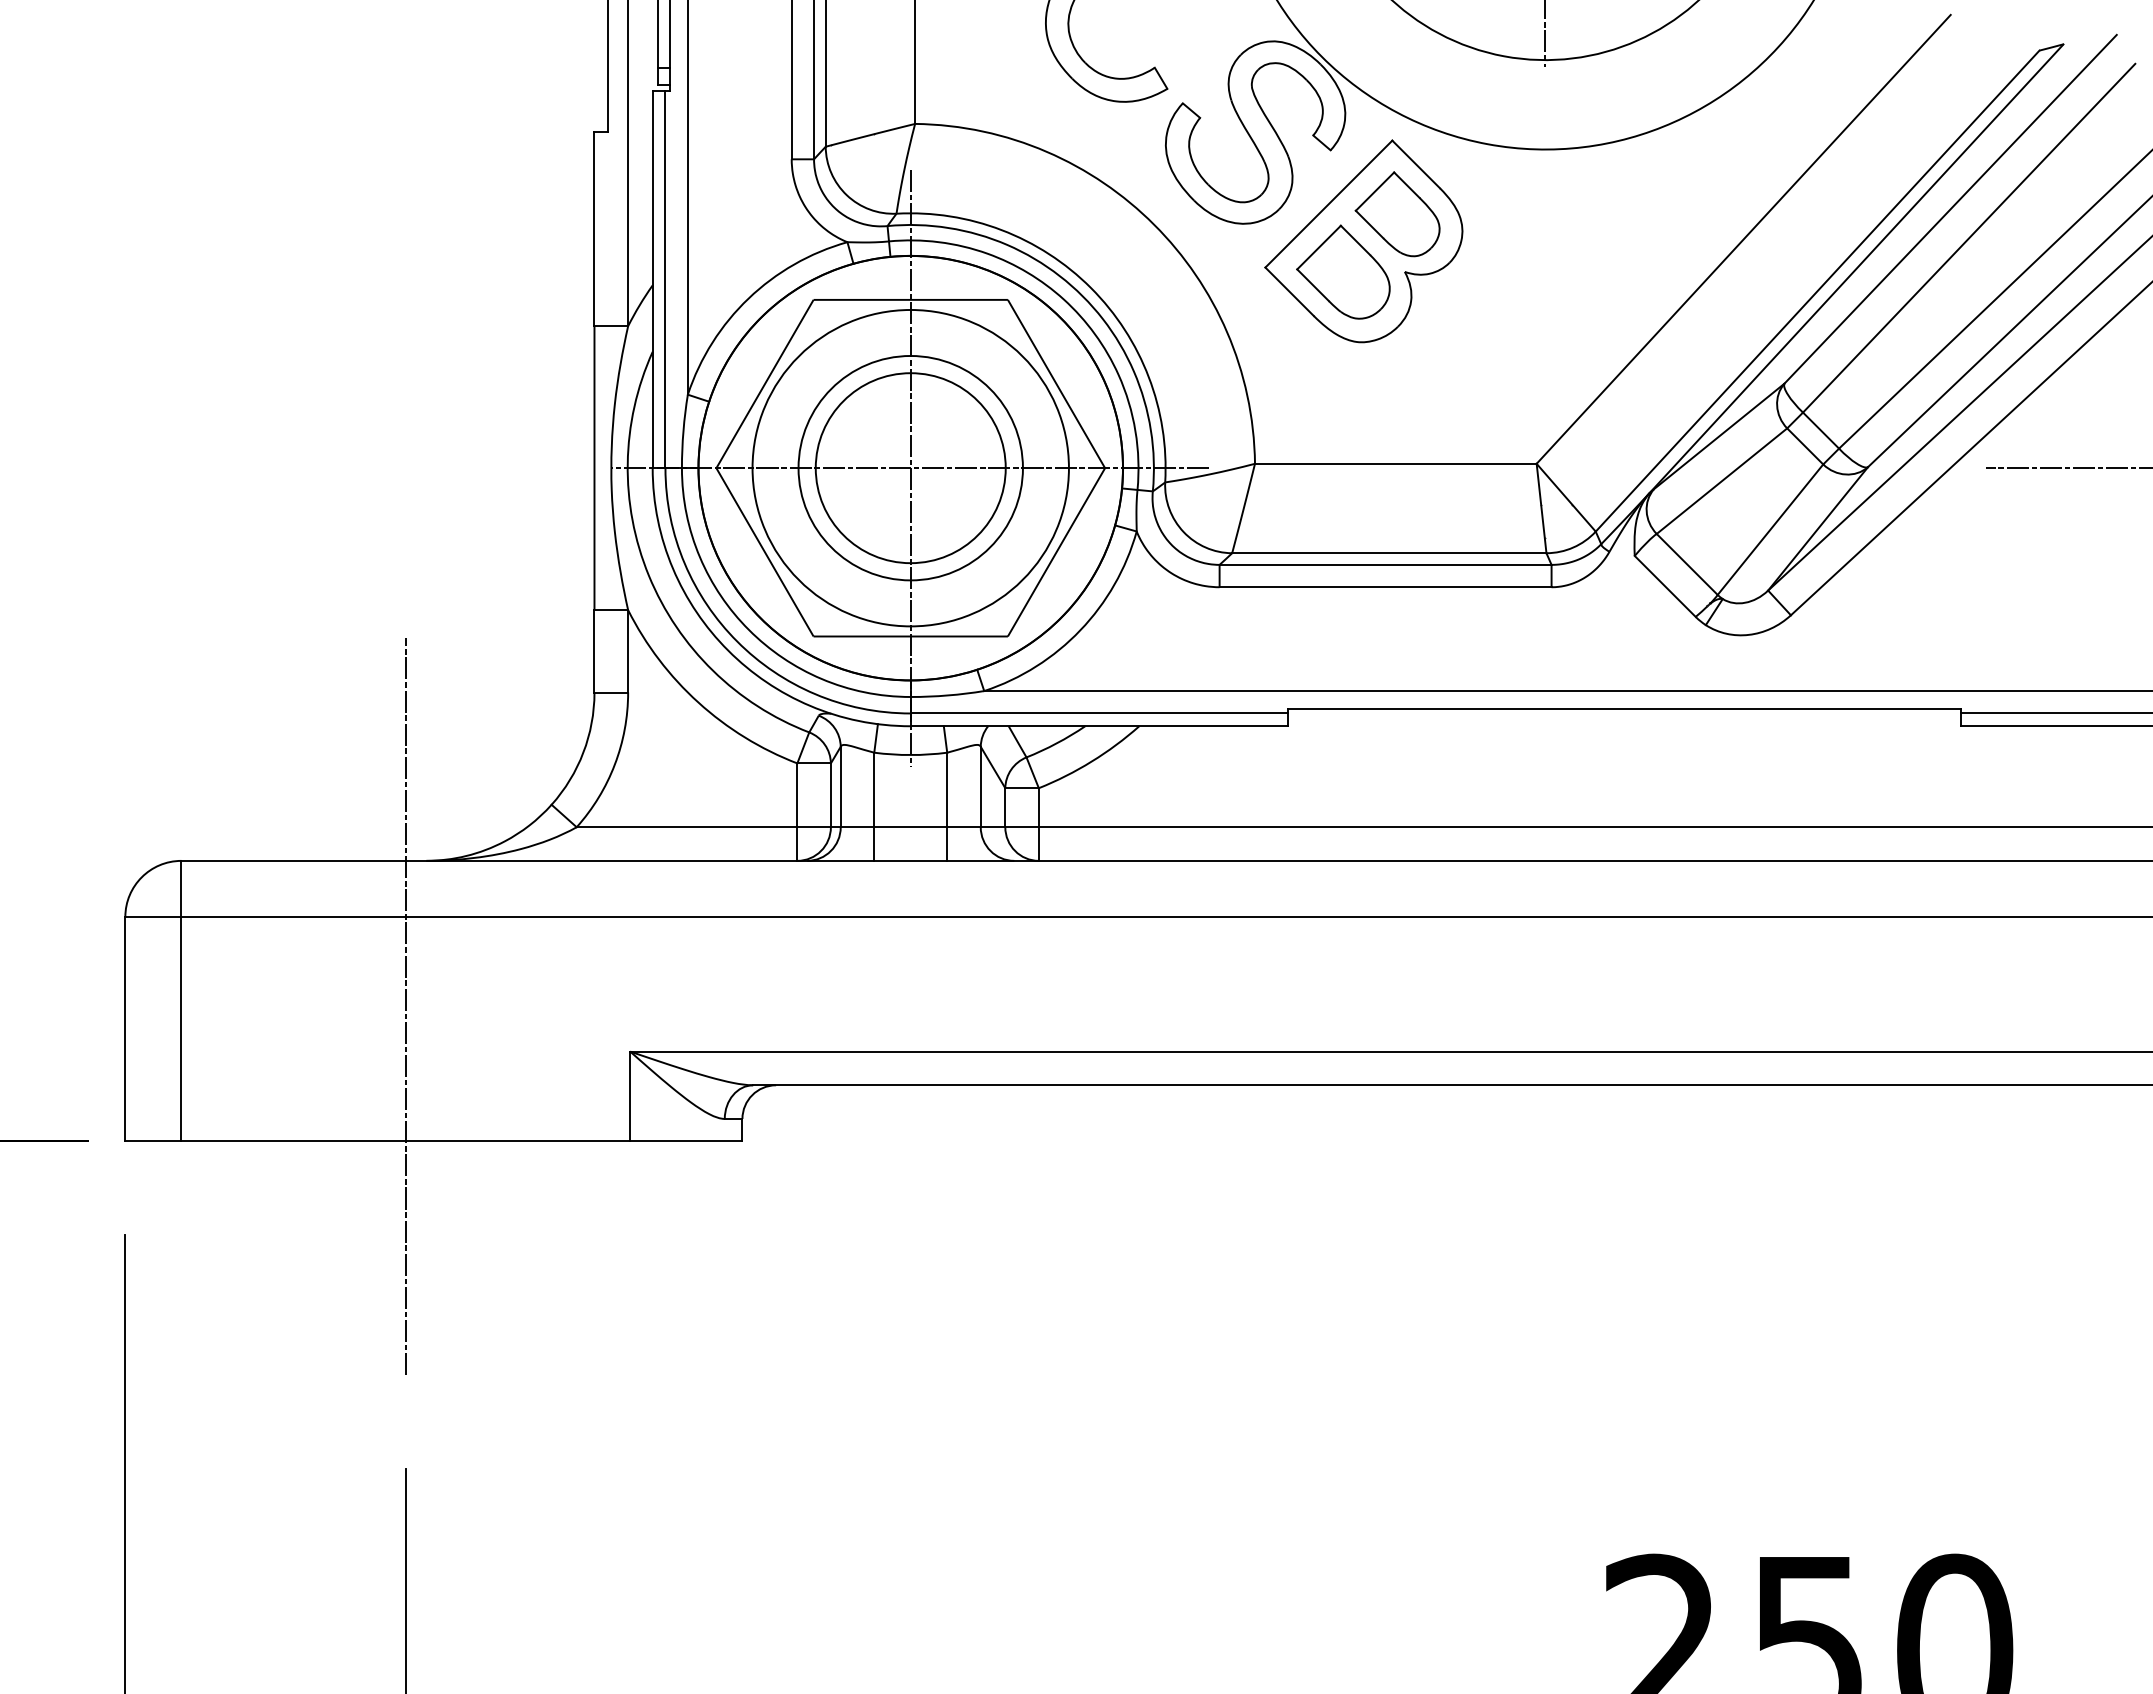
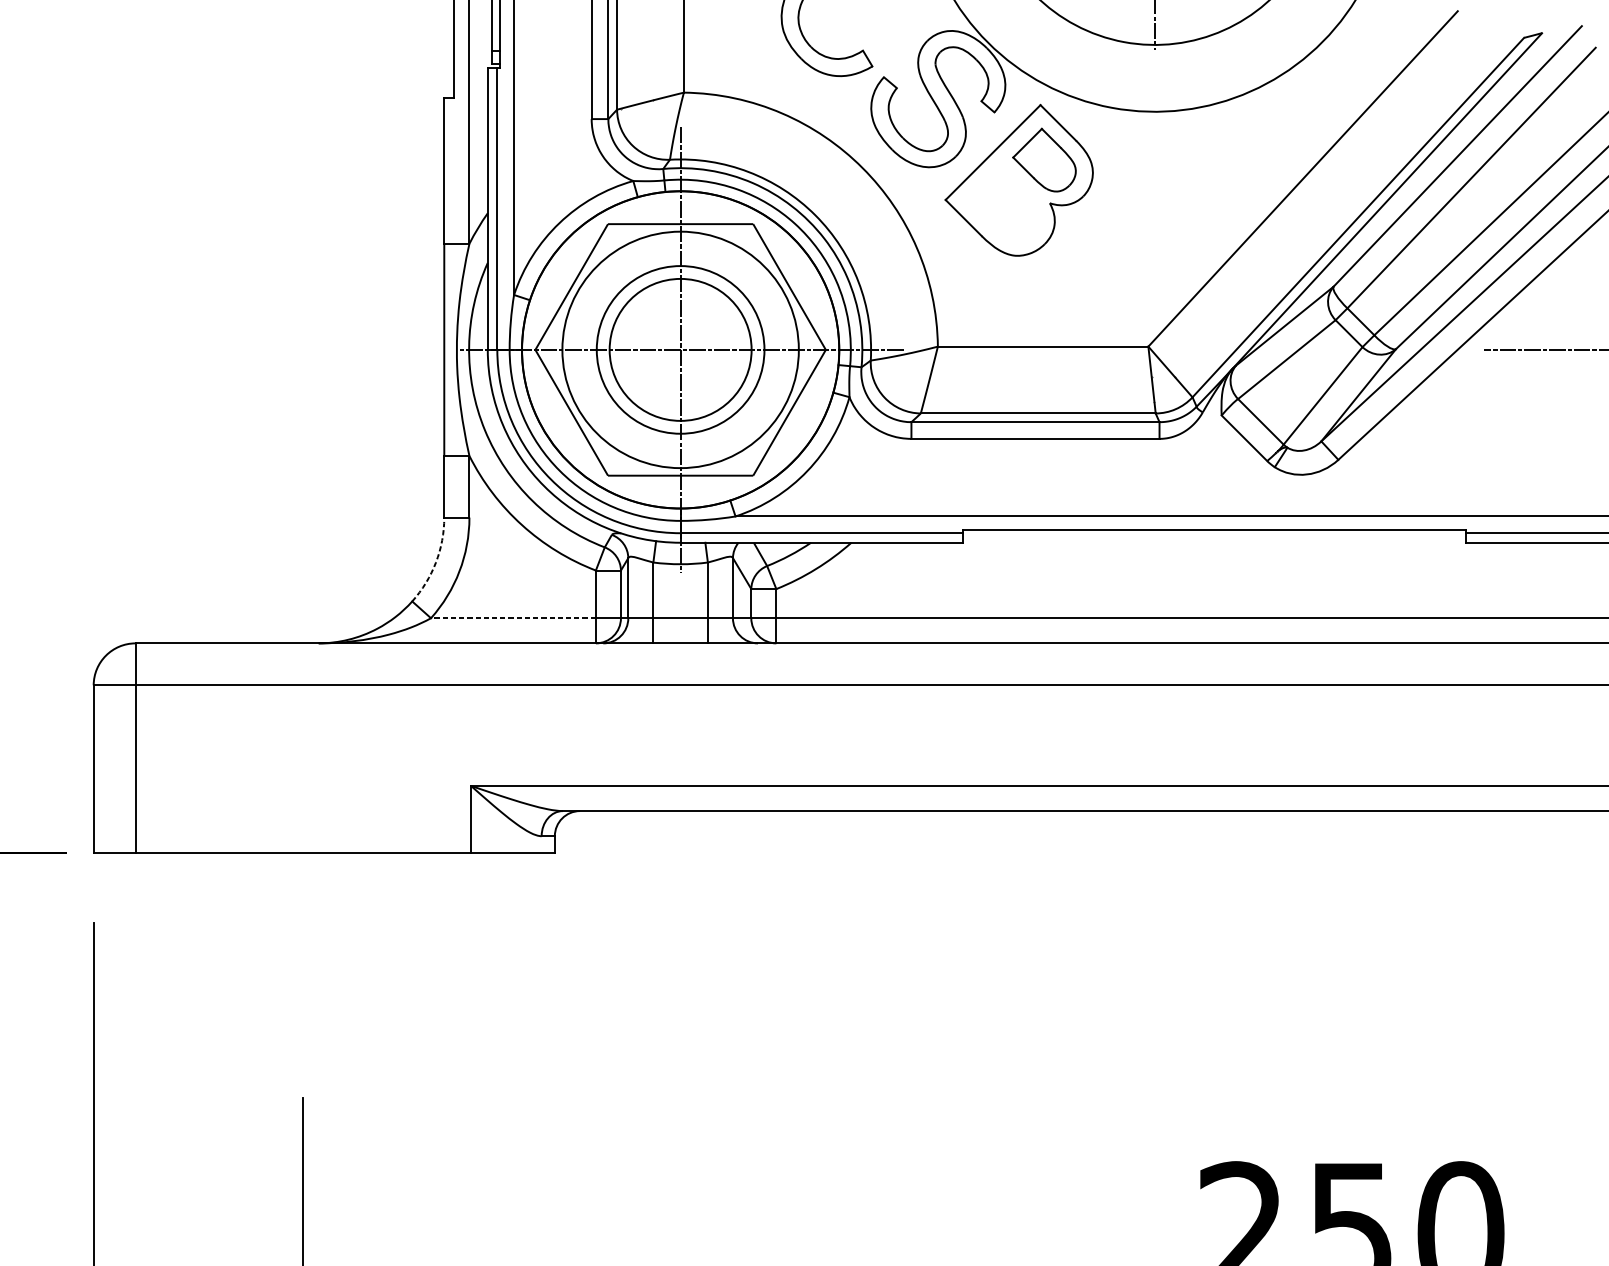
part: (1343, 271) -> (1004, 202), removed
arc: (583, 752) -> (436, 562), solid -> dashed
line: (686, 827) -> (513, 618), solid -> dashed
line: (405, 1006) -> (303, 752), removed

